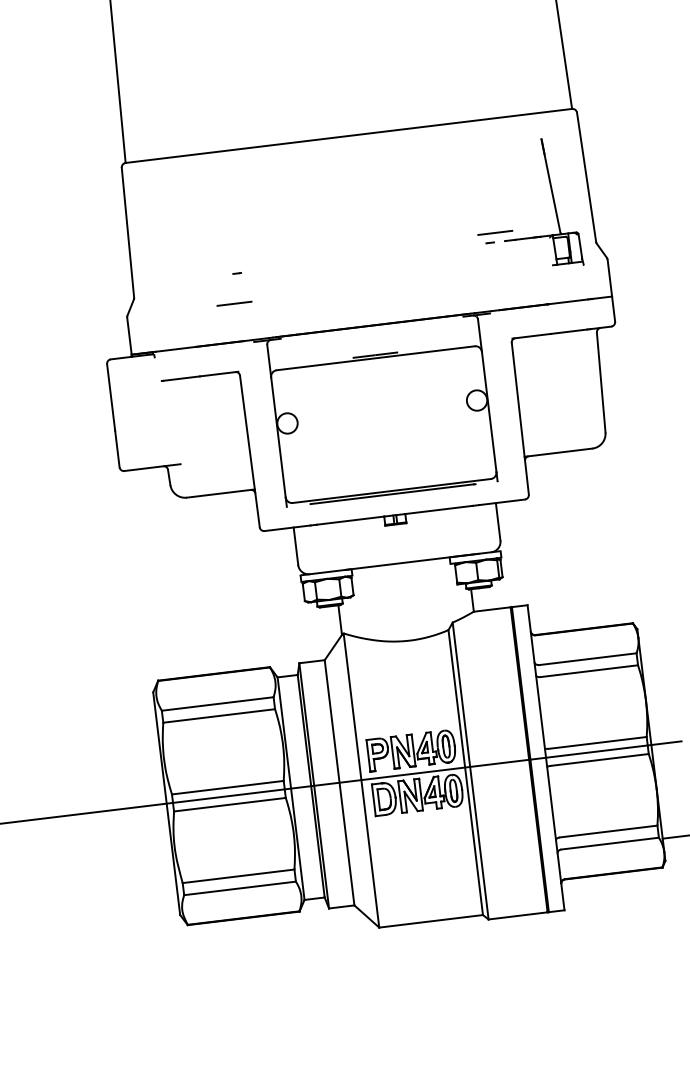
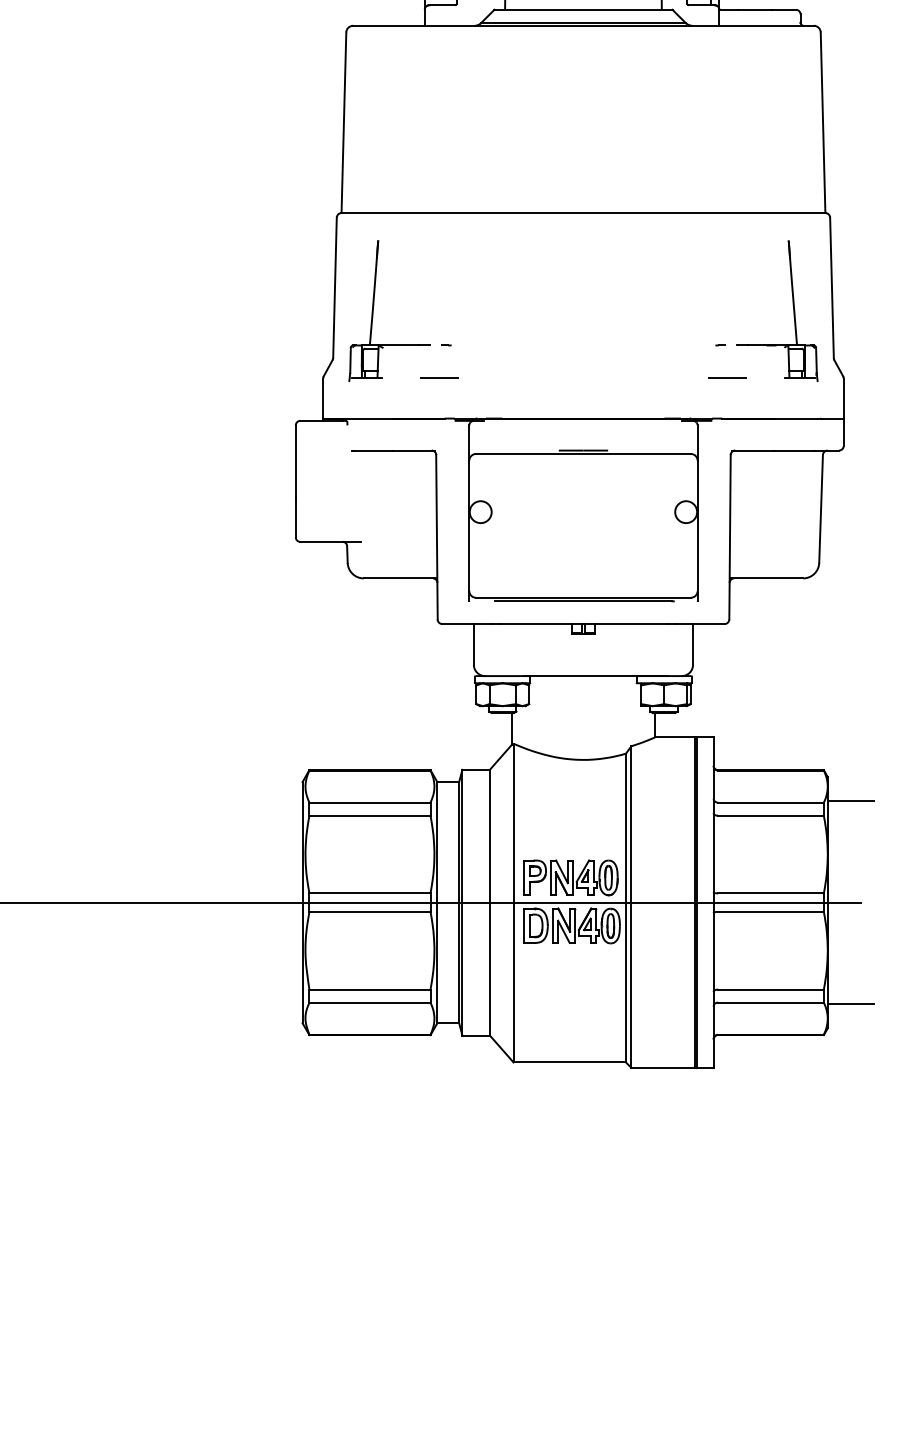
line: (495, 232) -> (727, 377), moved
part: (166, 250) -> (373, 311), added
line: (661, 649) -> (850, 801), added

